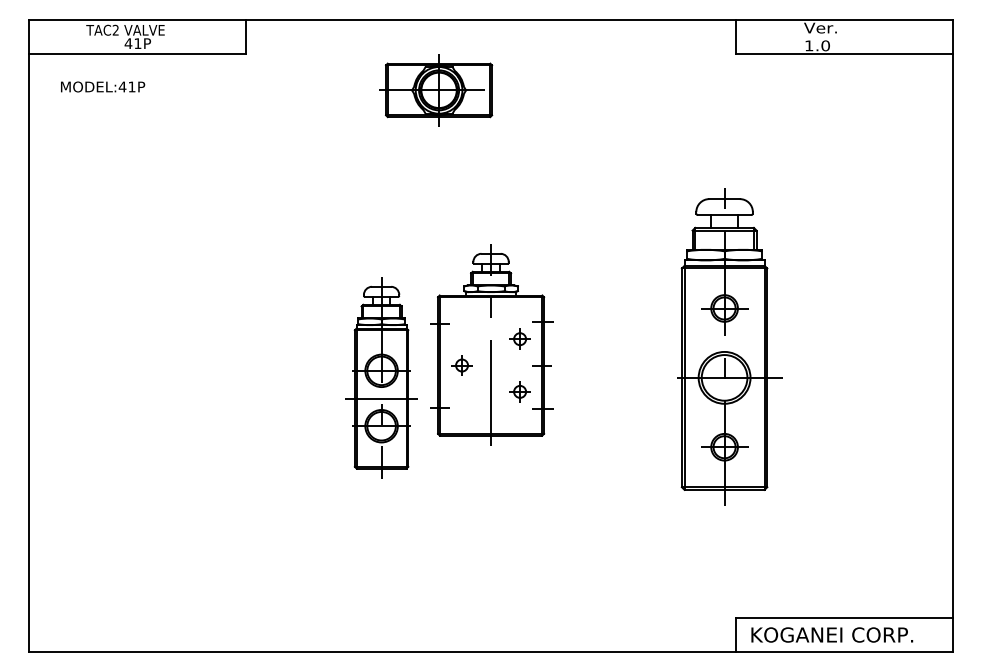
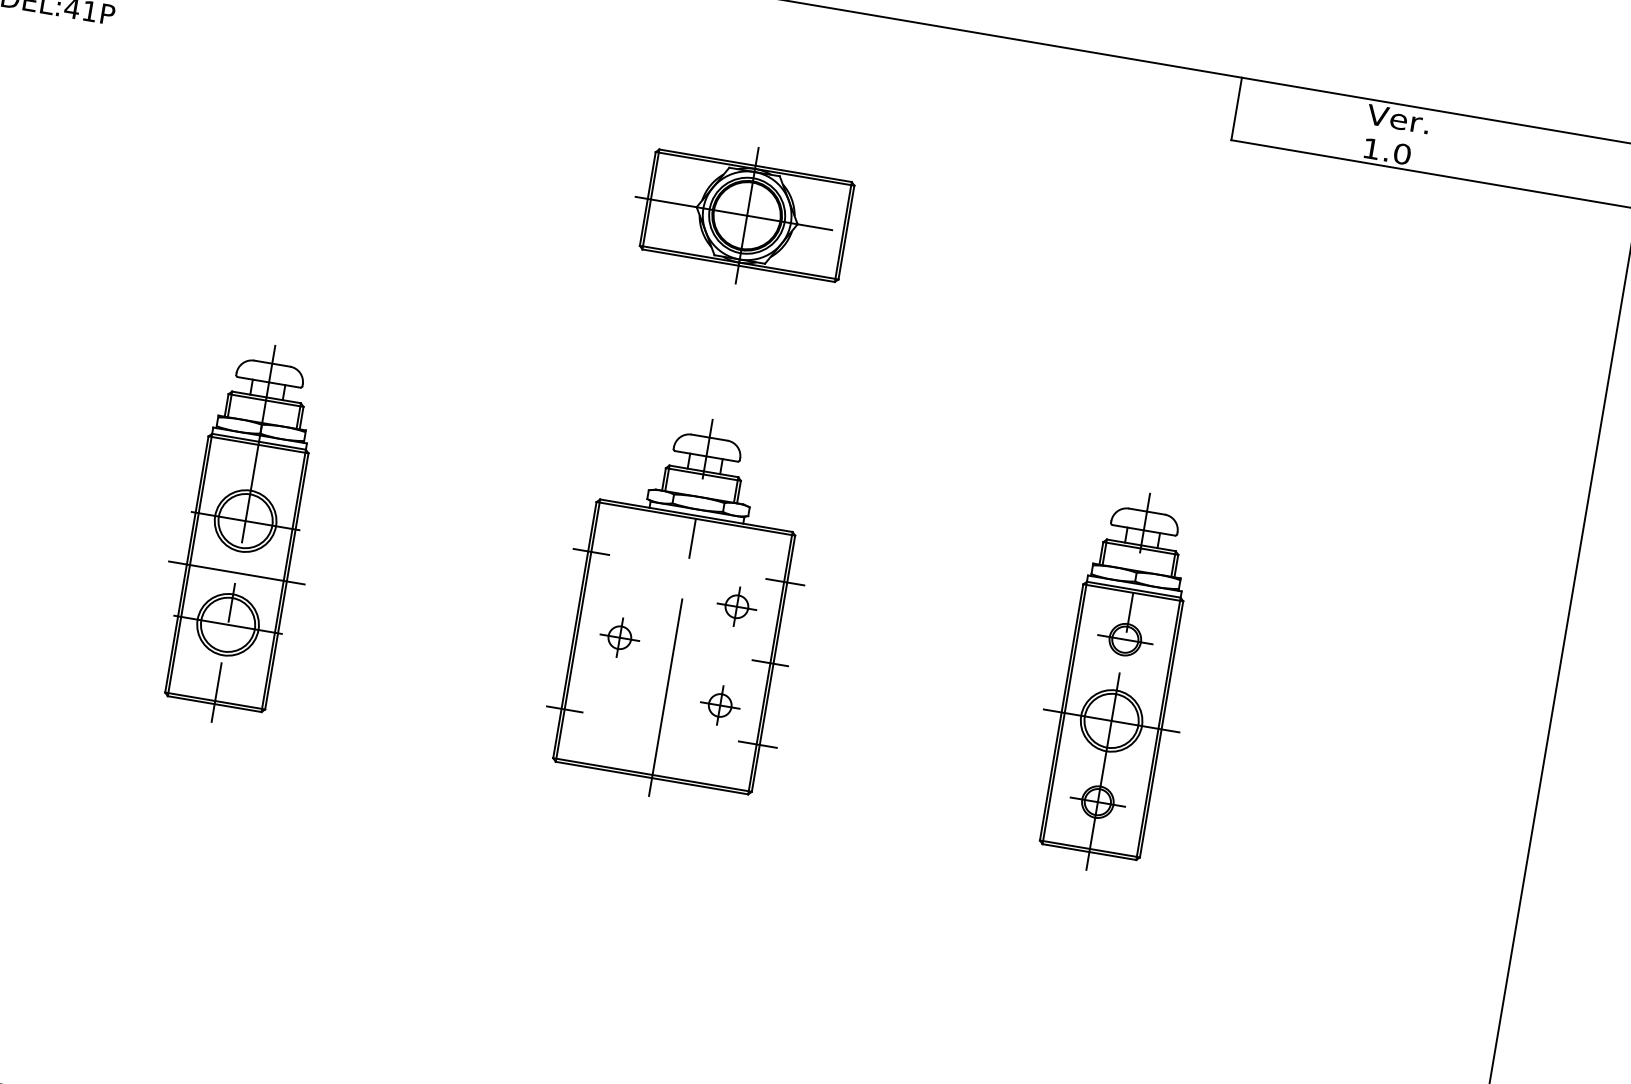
part: (436, 90) -> (742, 215), moved
part: (724, 344) -> (1118, 681), size x0.62
part: (381, 377) -> (243, 533), moved

